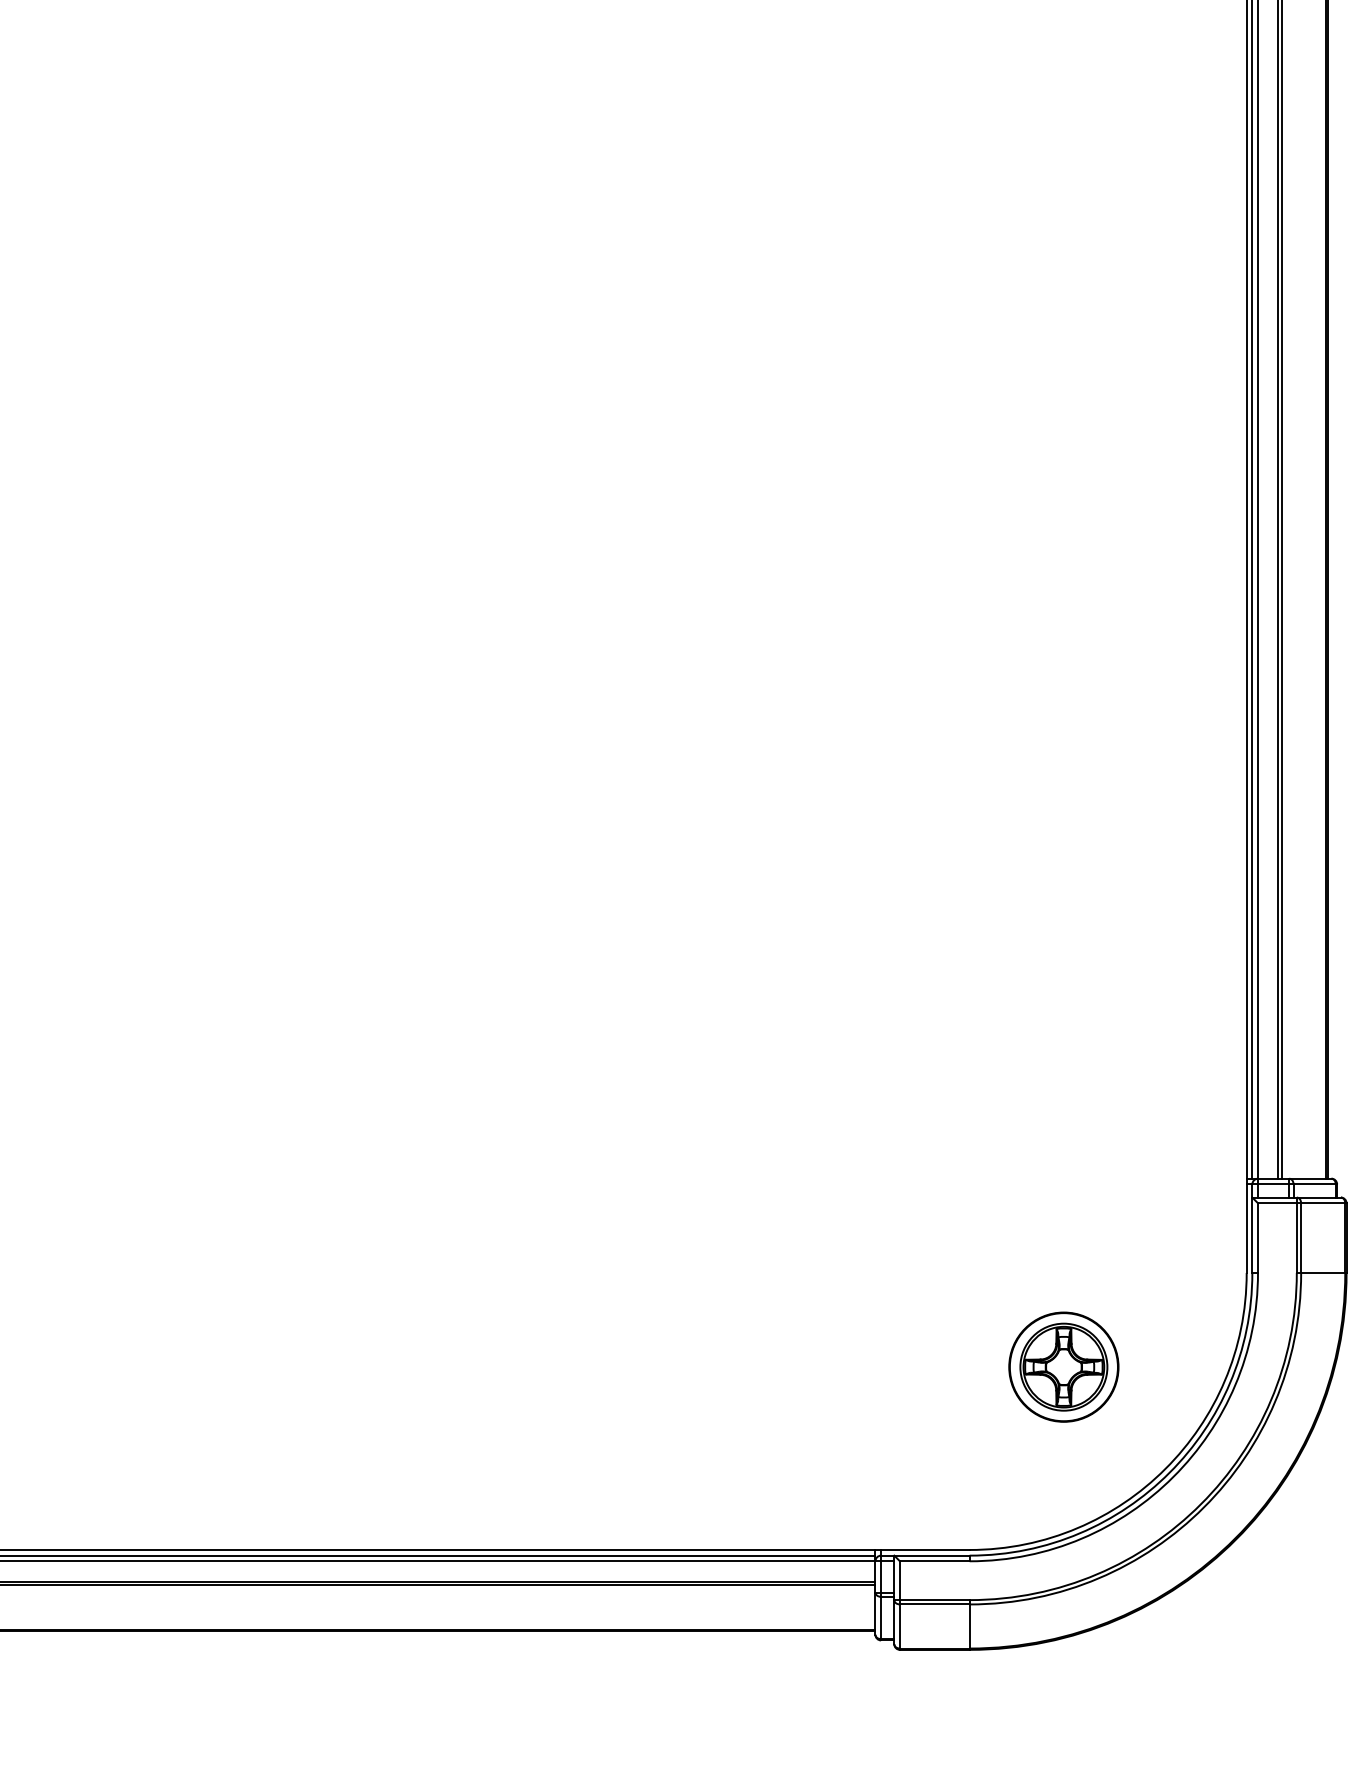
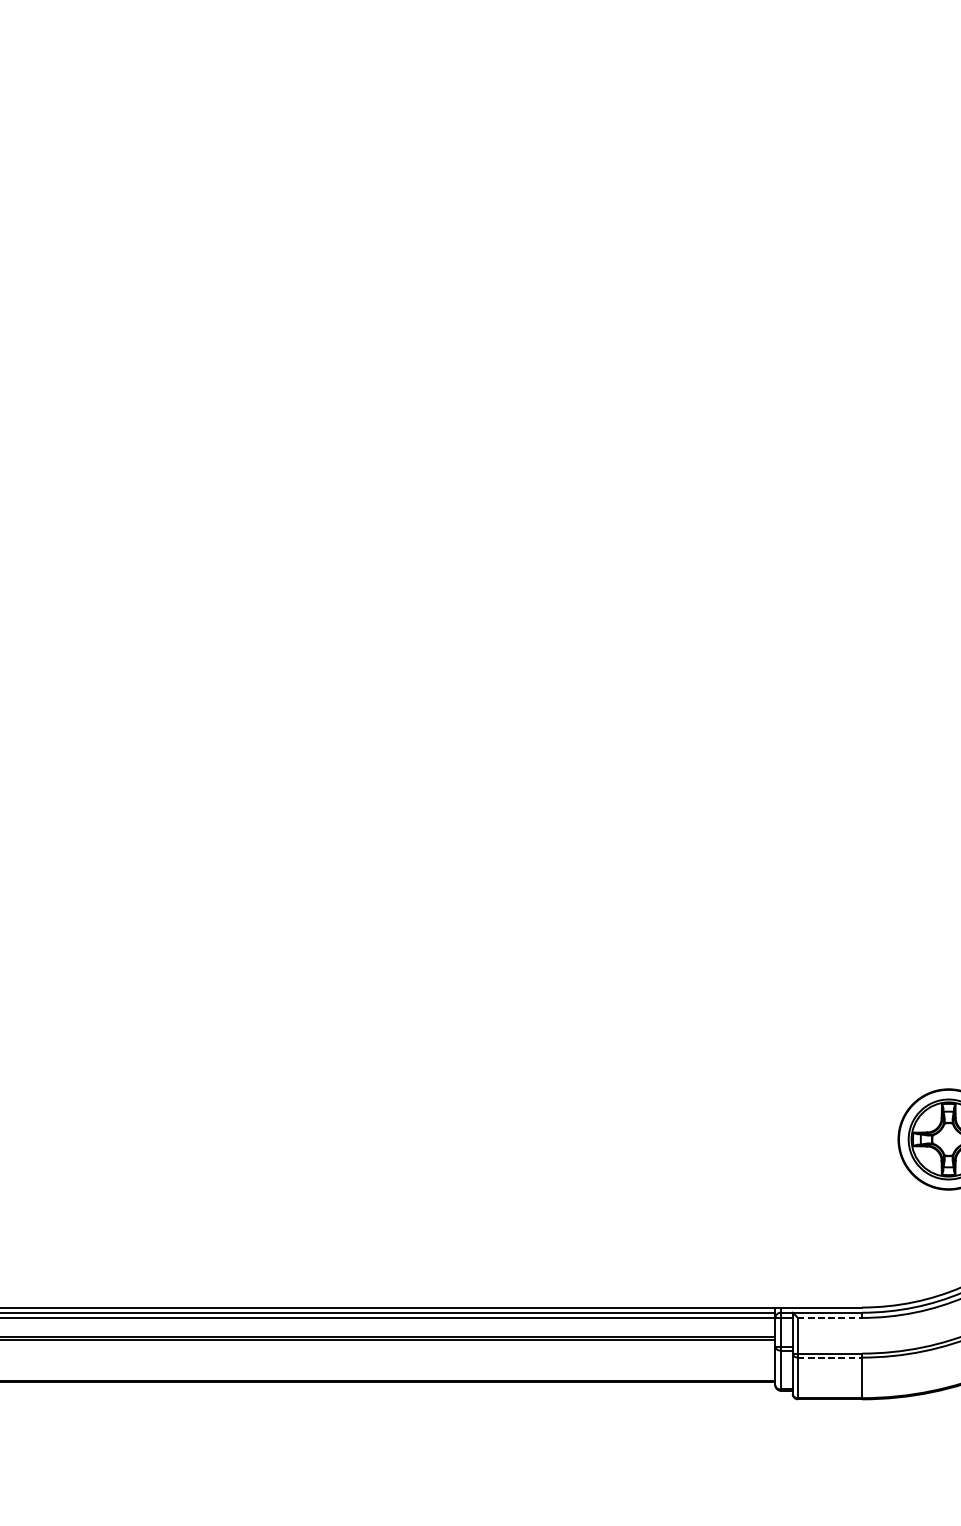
line: (934, 1561) -> (829, 1318), solid -> dashed
line: (934, 1604) -> (829, 1357), solid -> dashed

